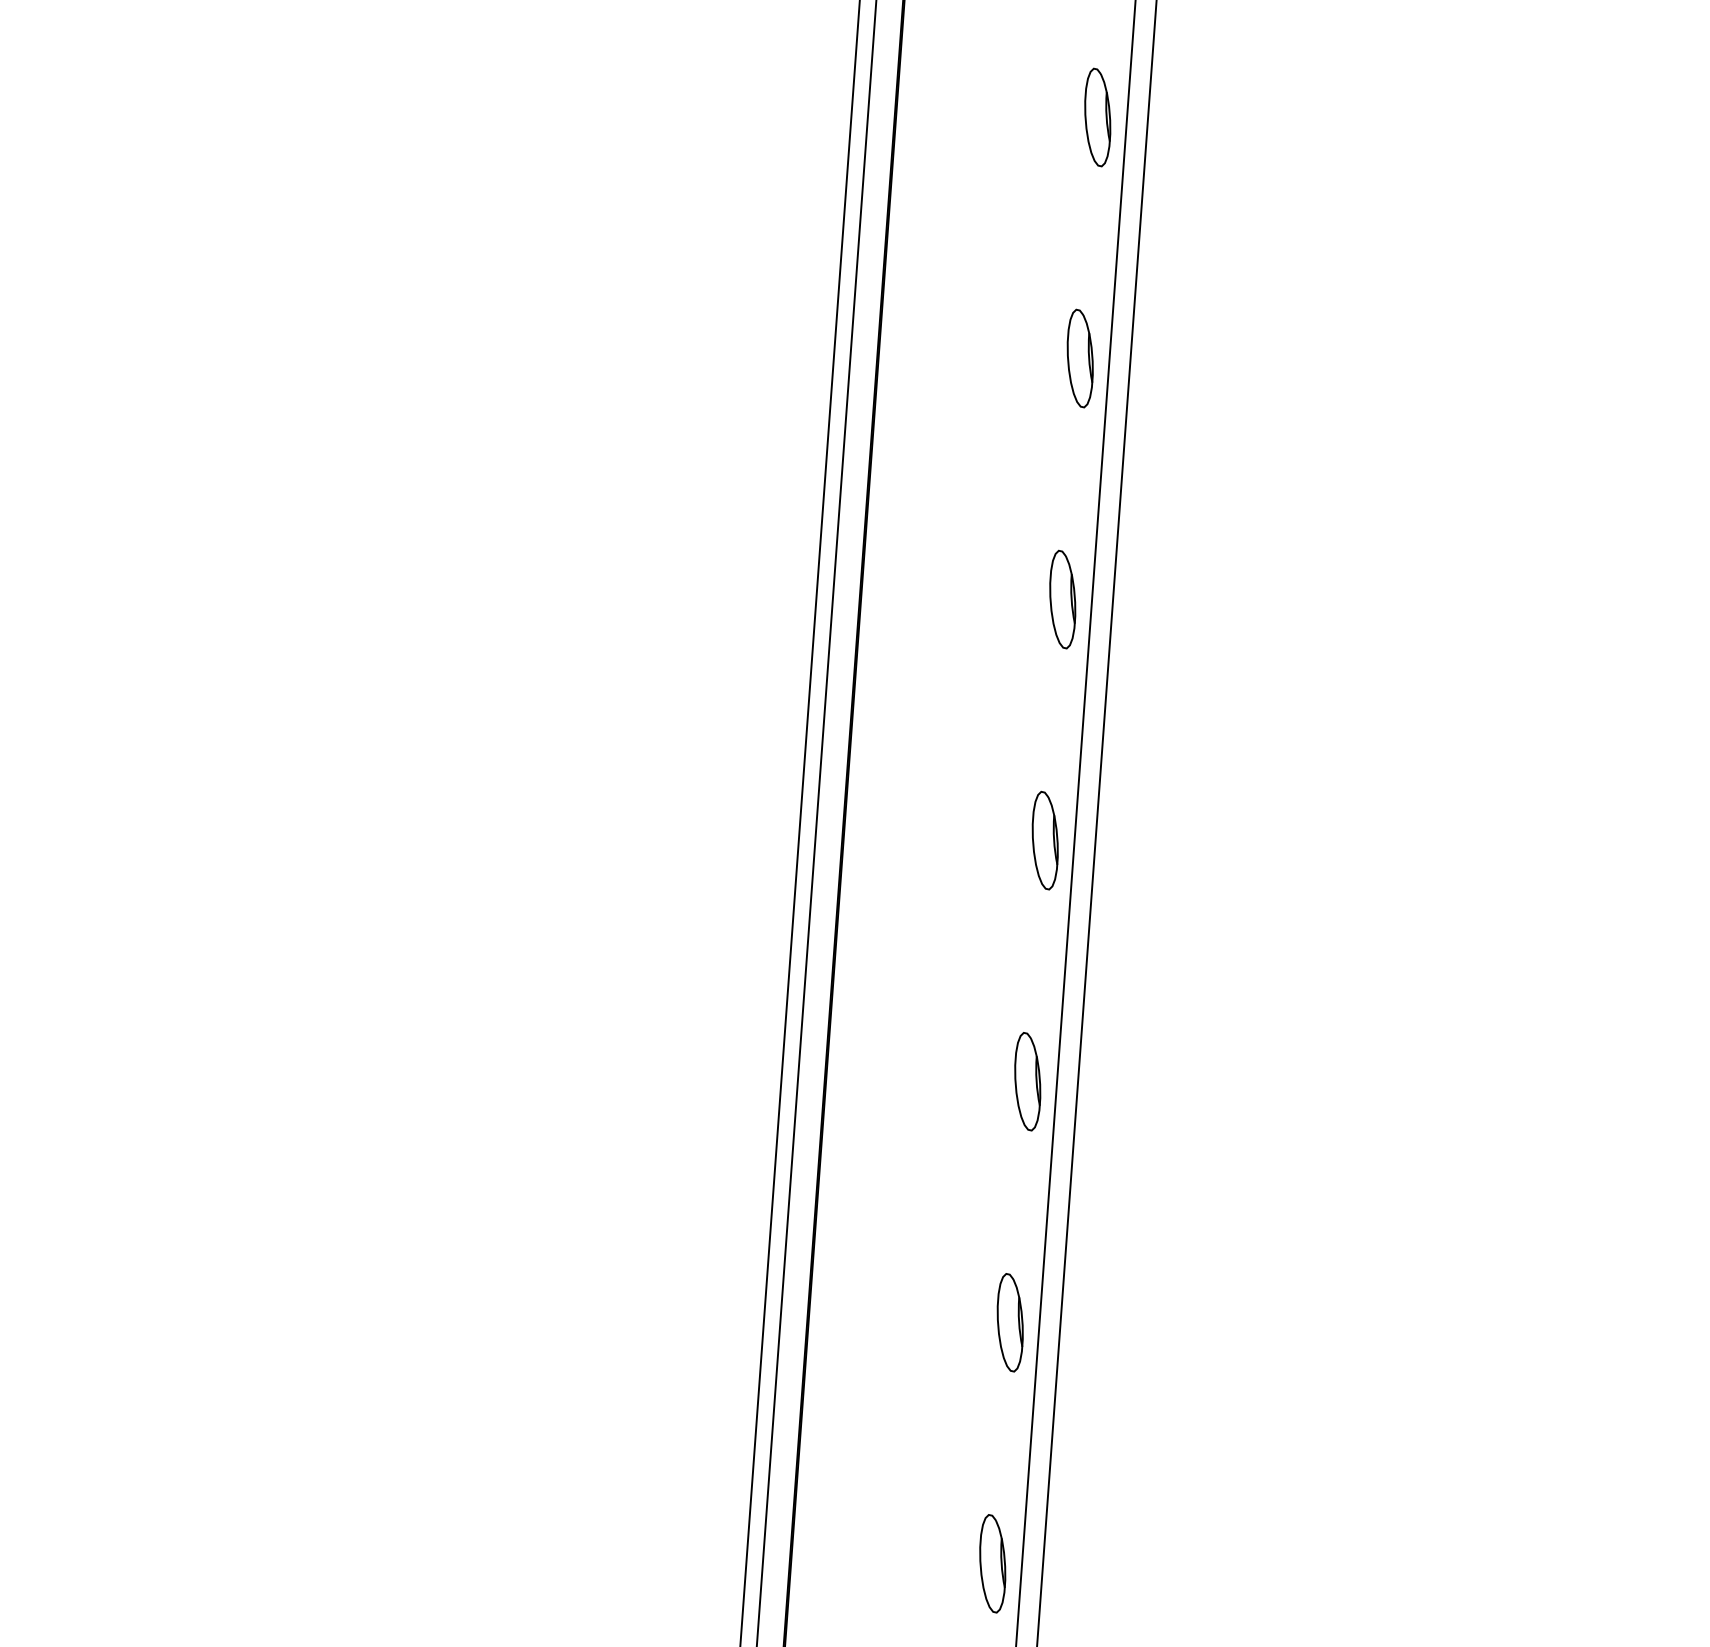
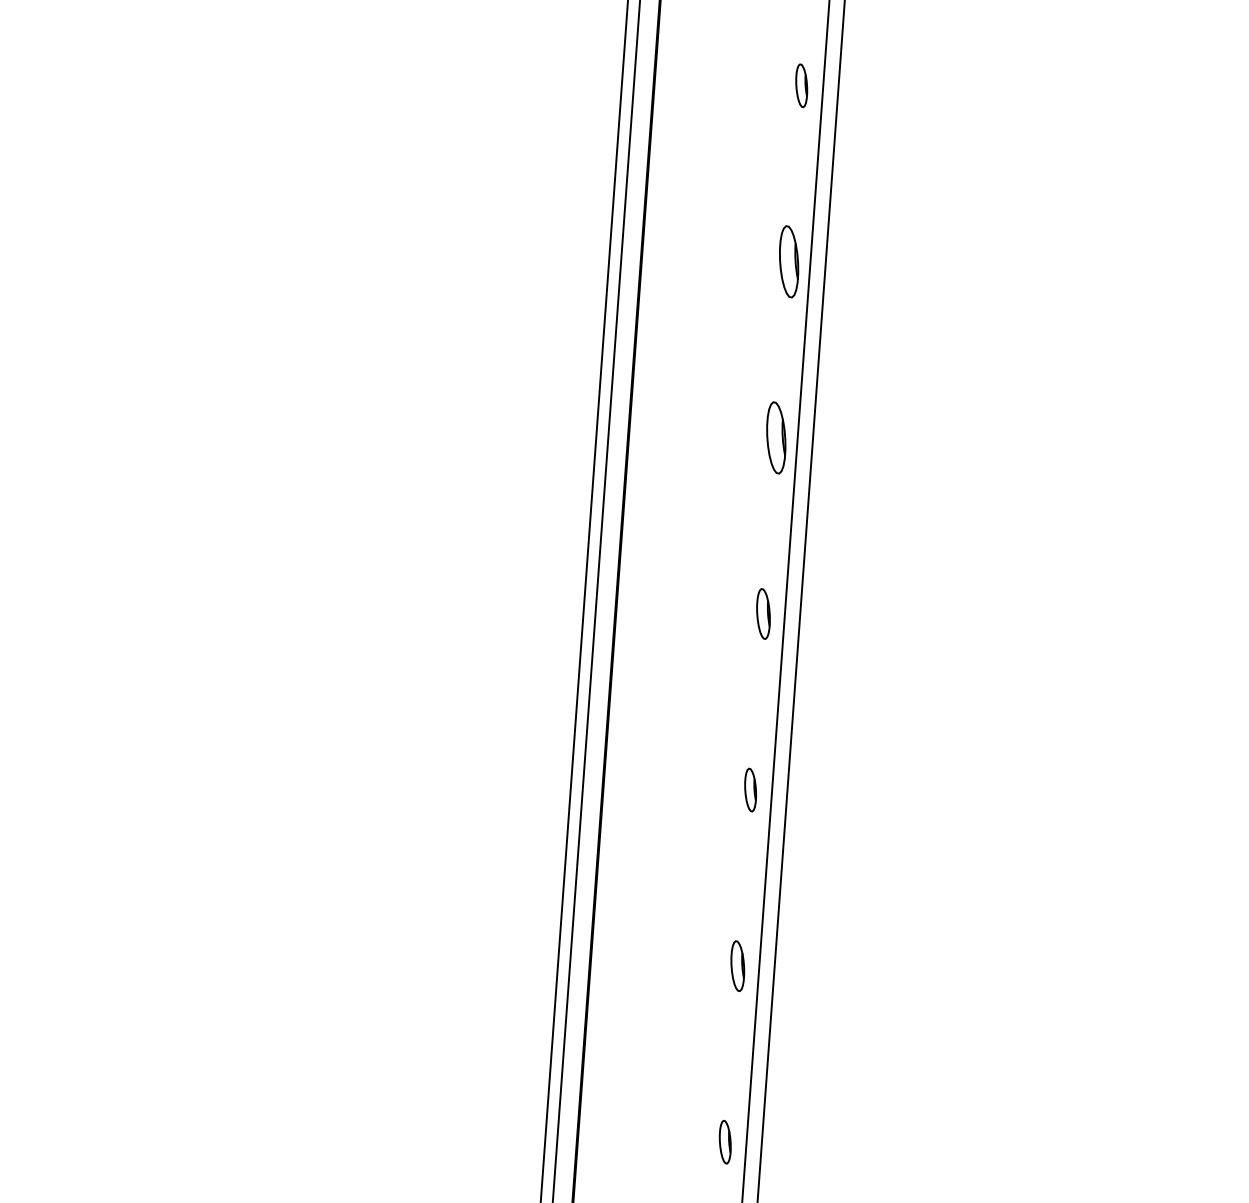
part: (1097, 117) -> (801, 85), size x0.6
part: (1045, 839) -> (763, 613), size x0.7
part: (1027, 1080) -> (750, 789), size x0.6
part: (1009, 1321) -> (737, 965), size x0.7
part: (993, 1562) -> (725, 1141), size x0.6

